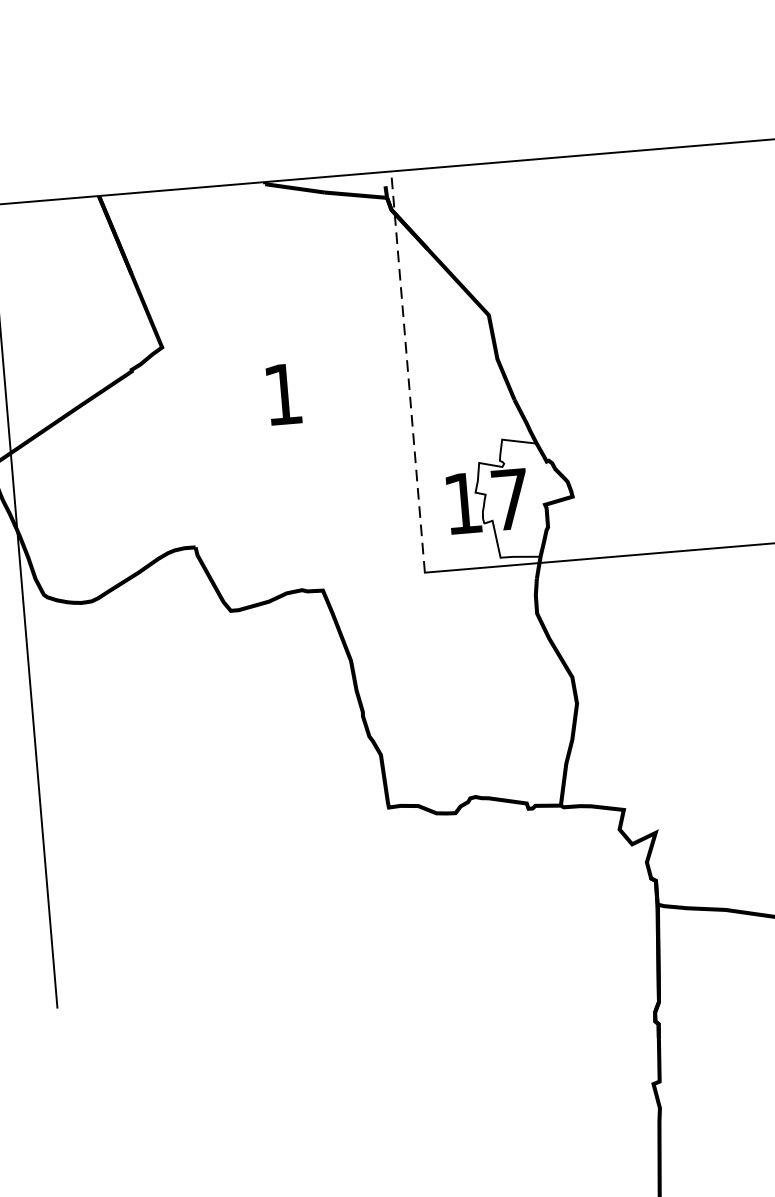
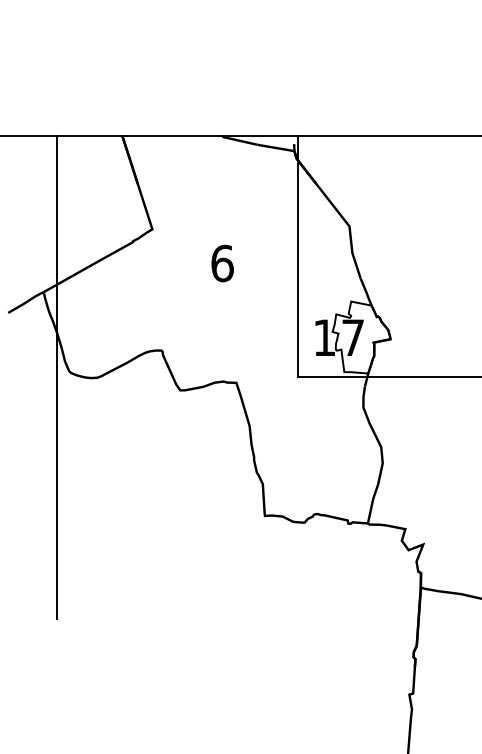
line: (408, 372) -> (298, 256), dashed -> solid
text: (283, 394) -> (222, 263), 1 -> 6

